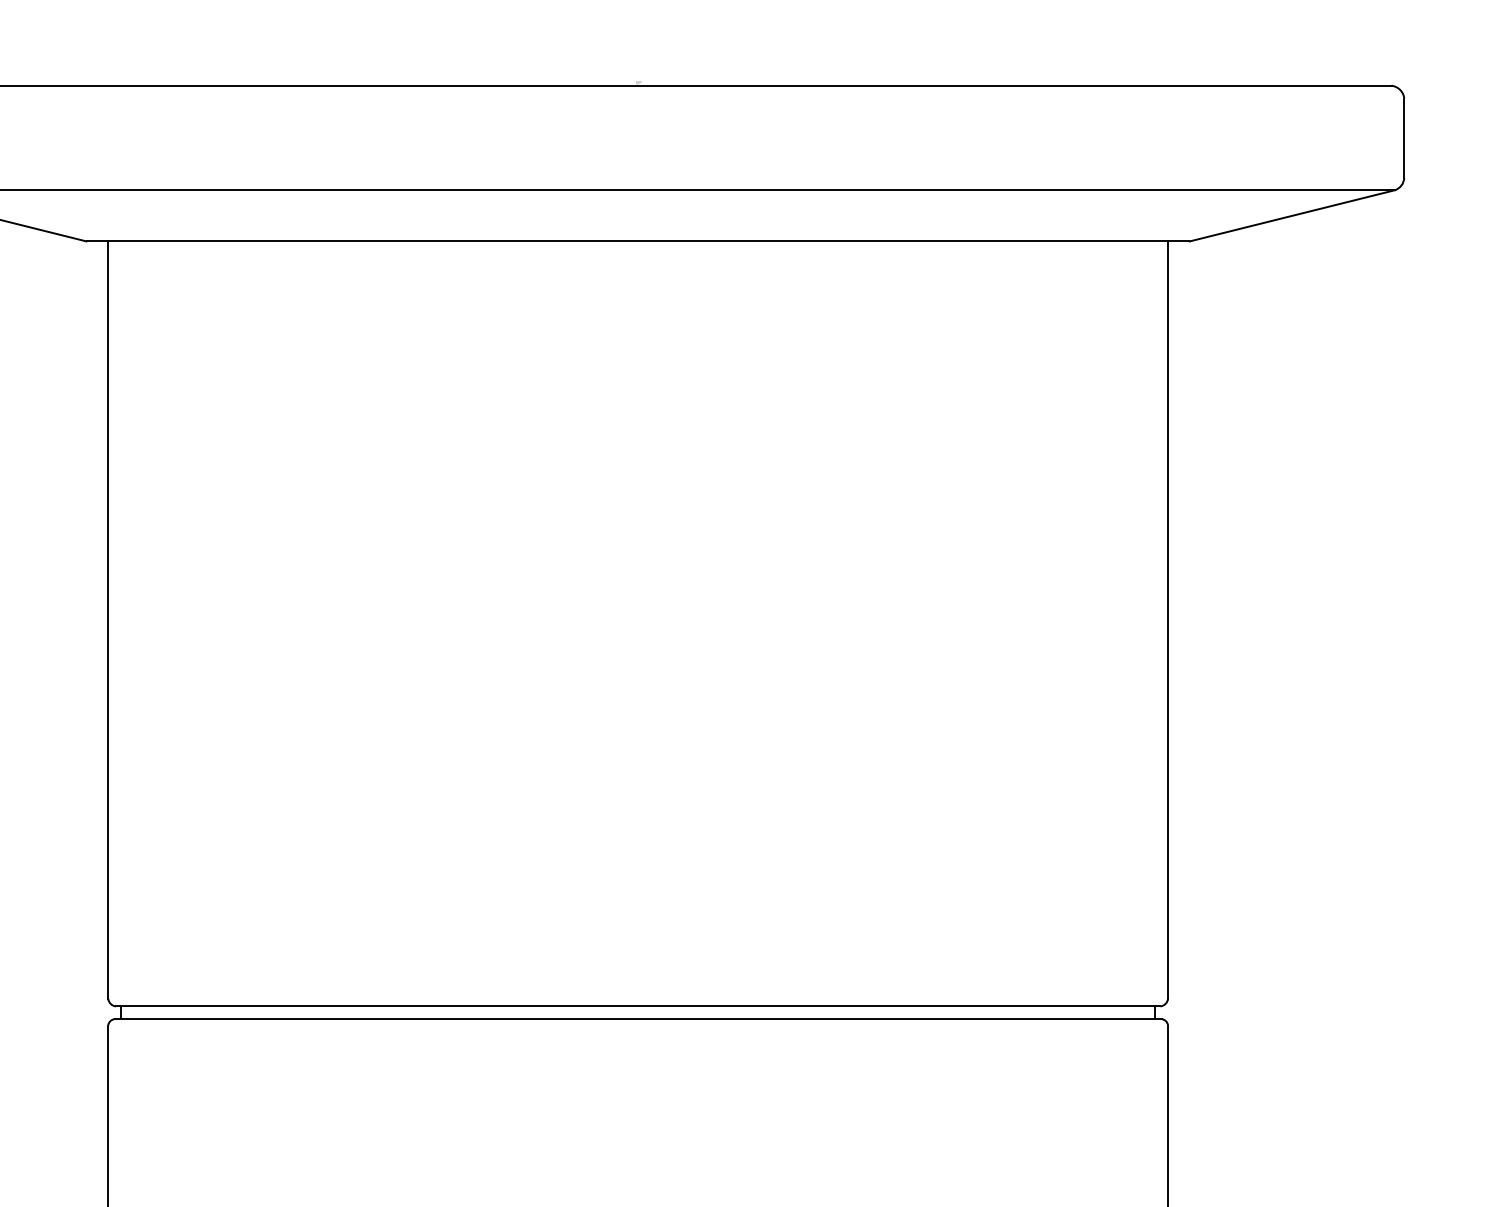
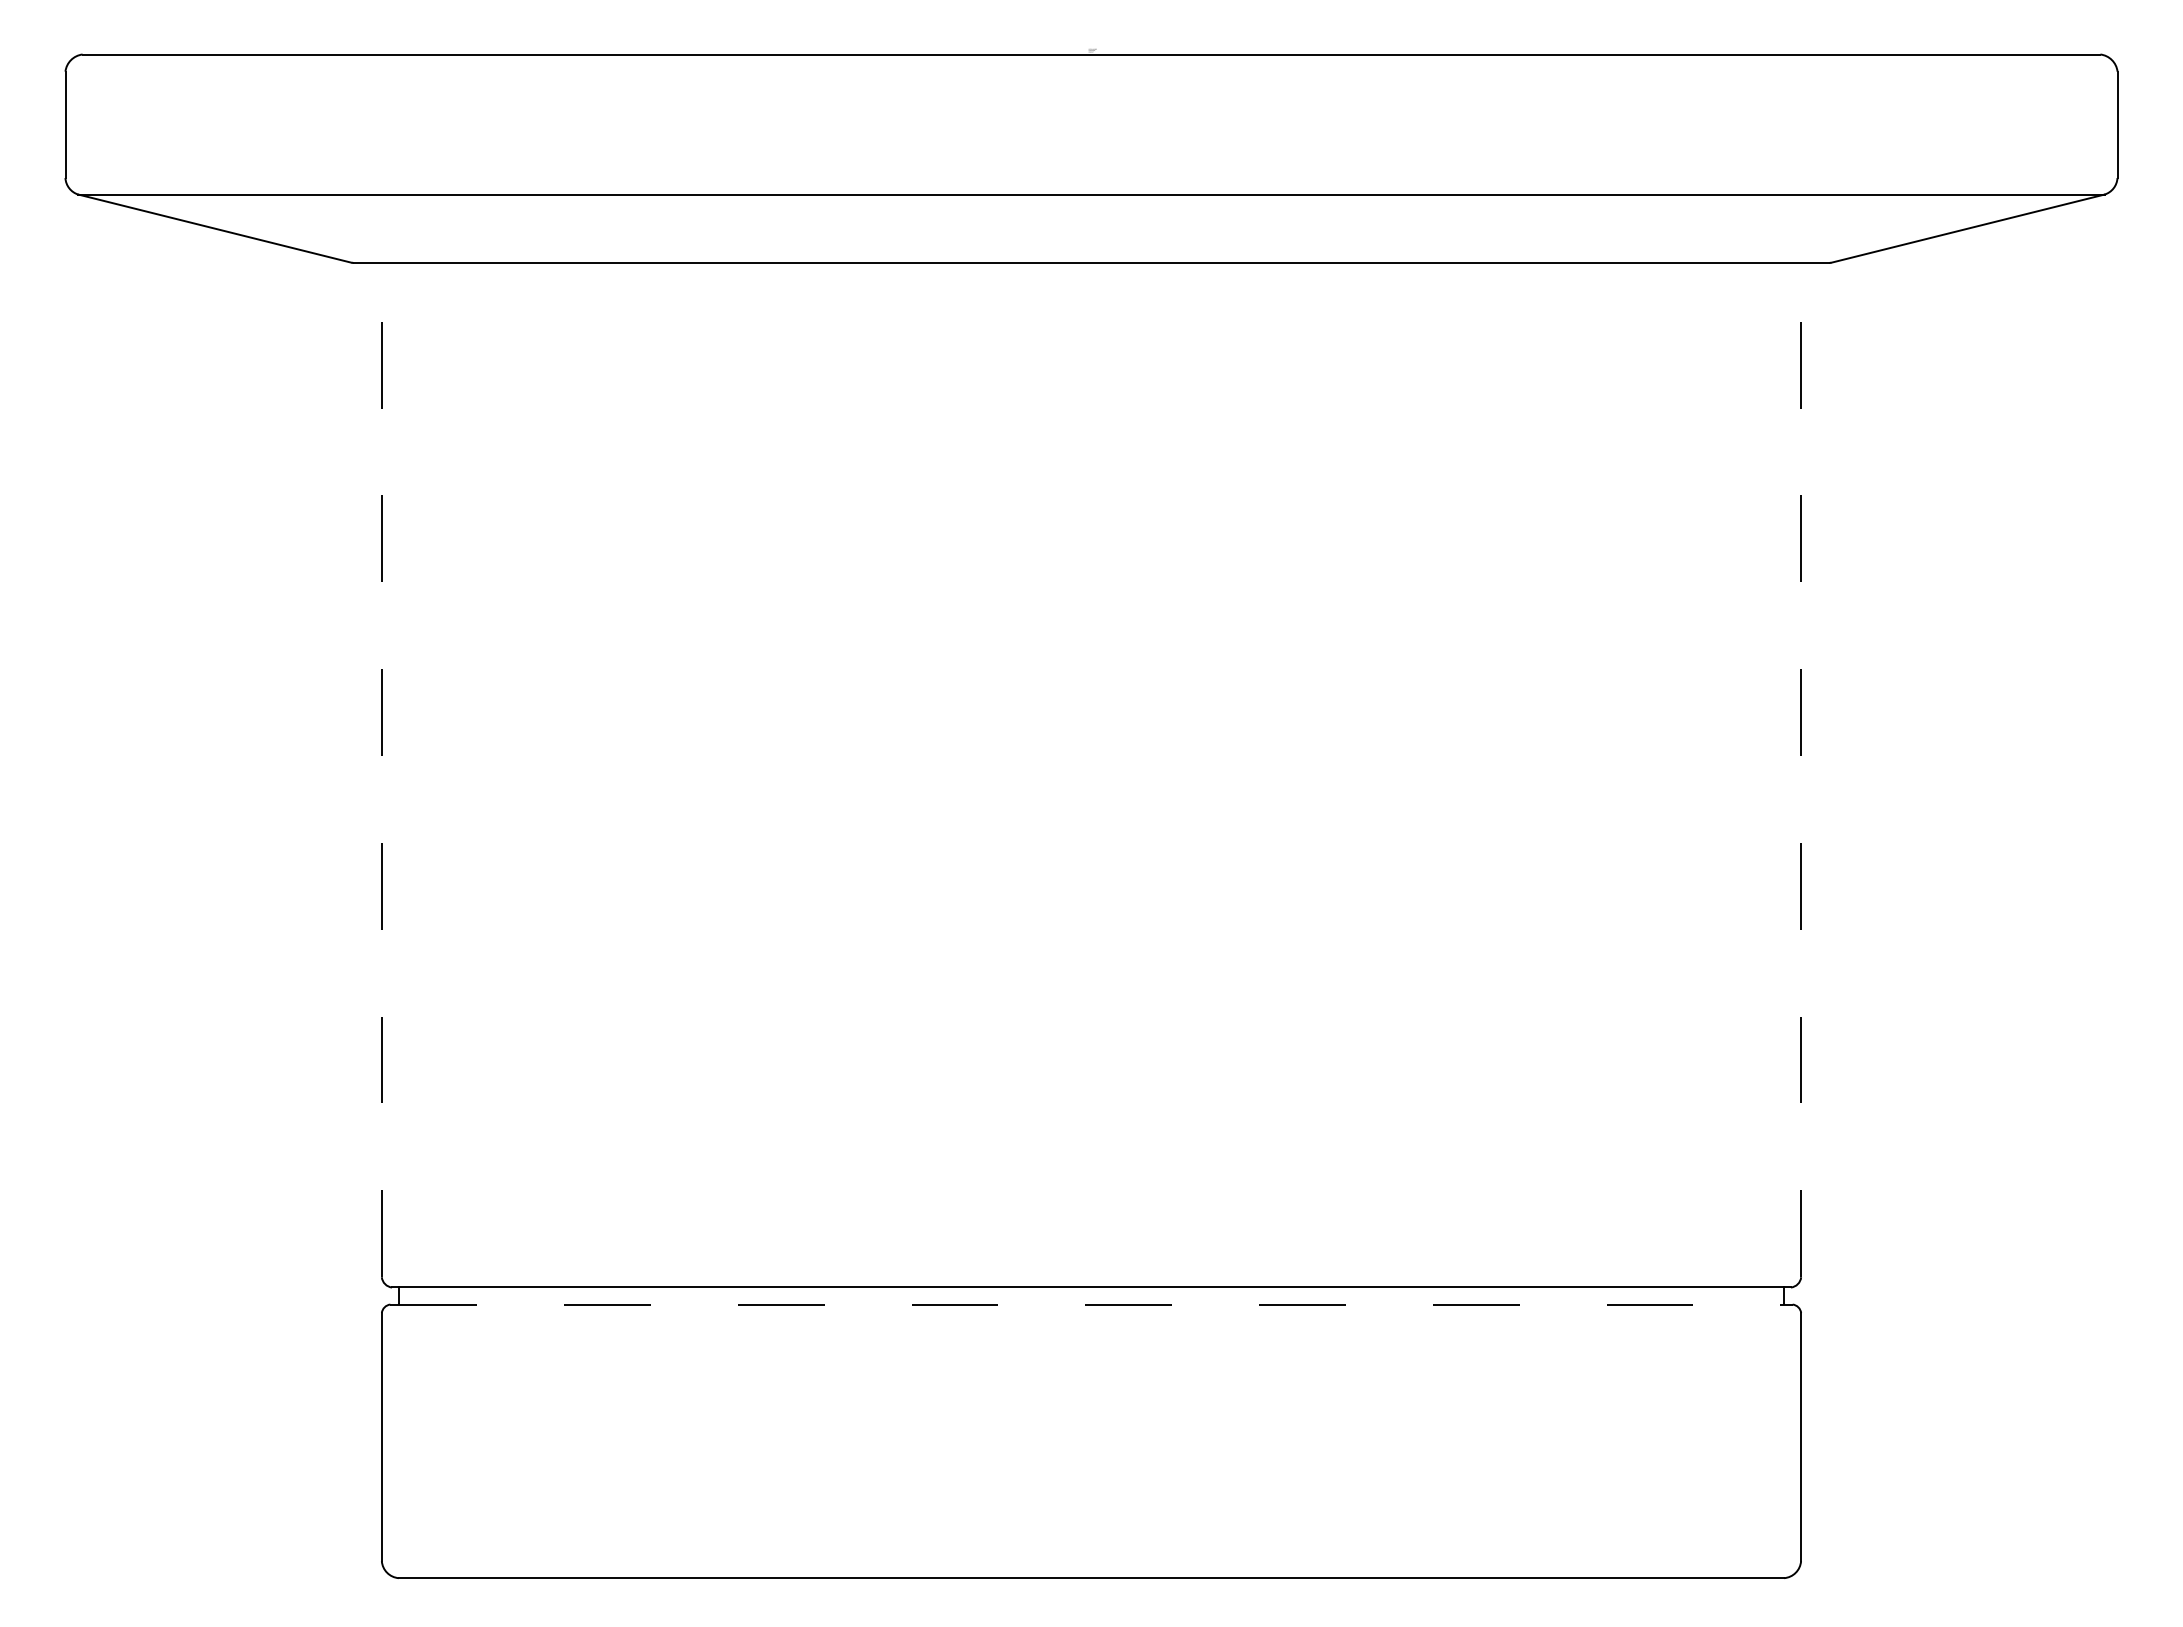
line: (107, 619) -> (381, 769), solid -> dashed
line: (1168, 619) -> (1801, 769), solid -> dashed
line: (638, 1019) -> (1092, 1304), solid -> dashed

